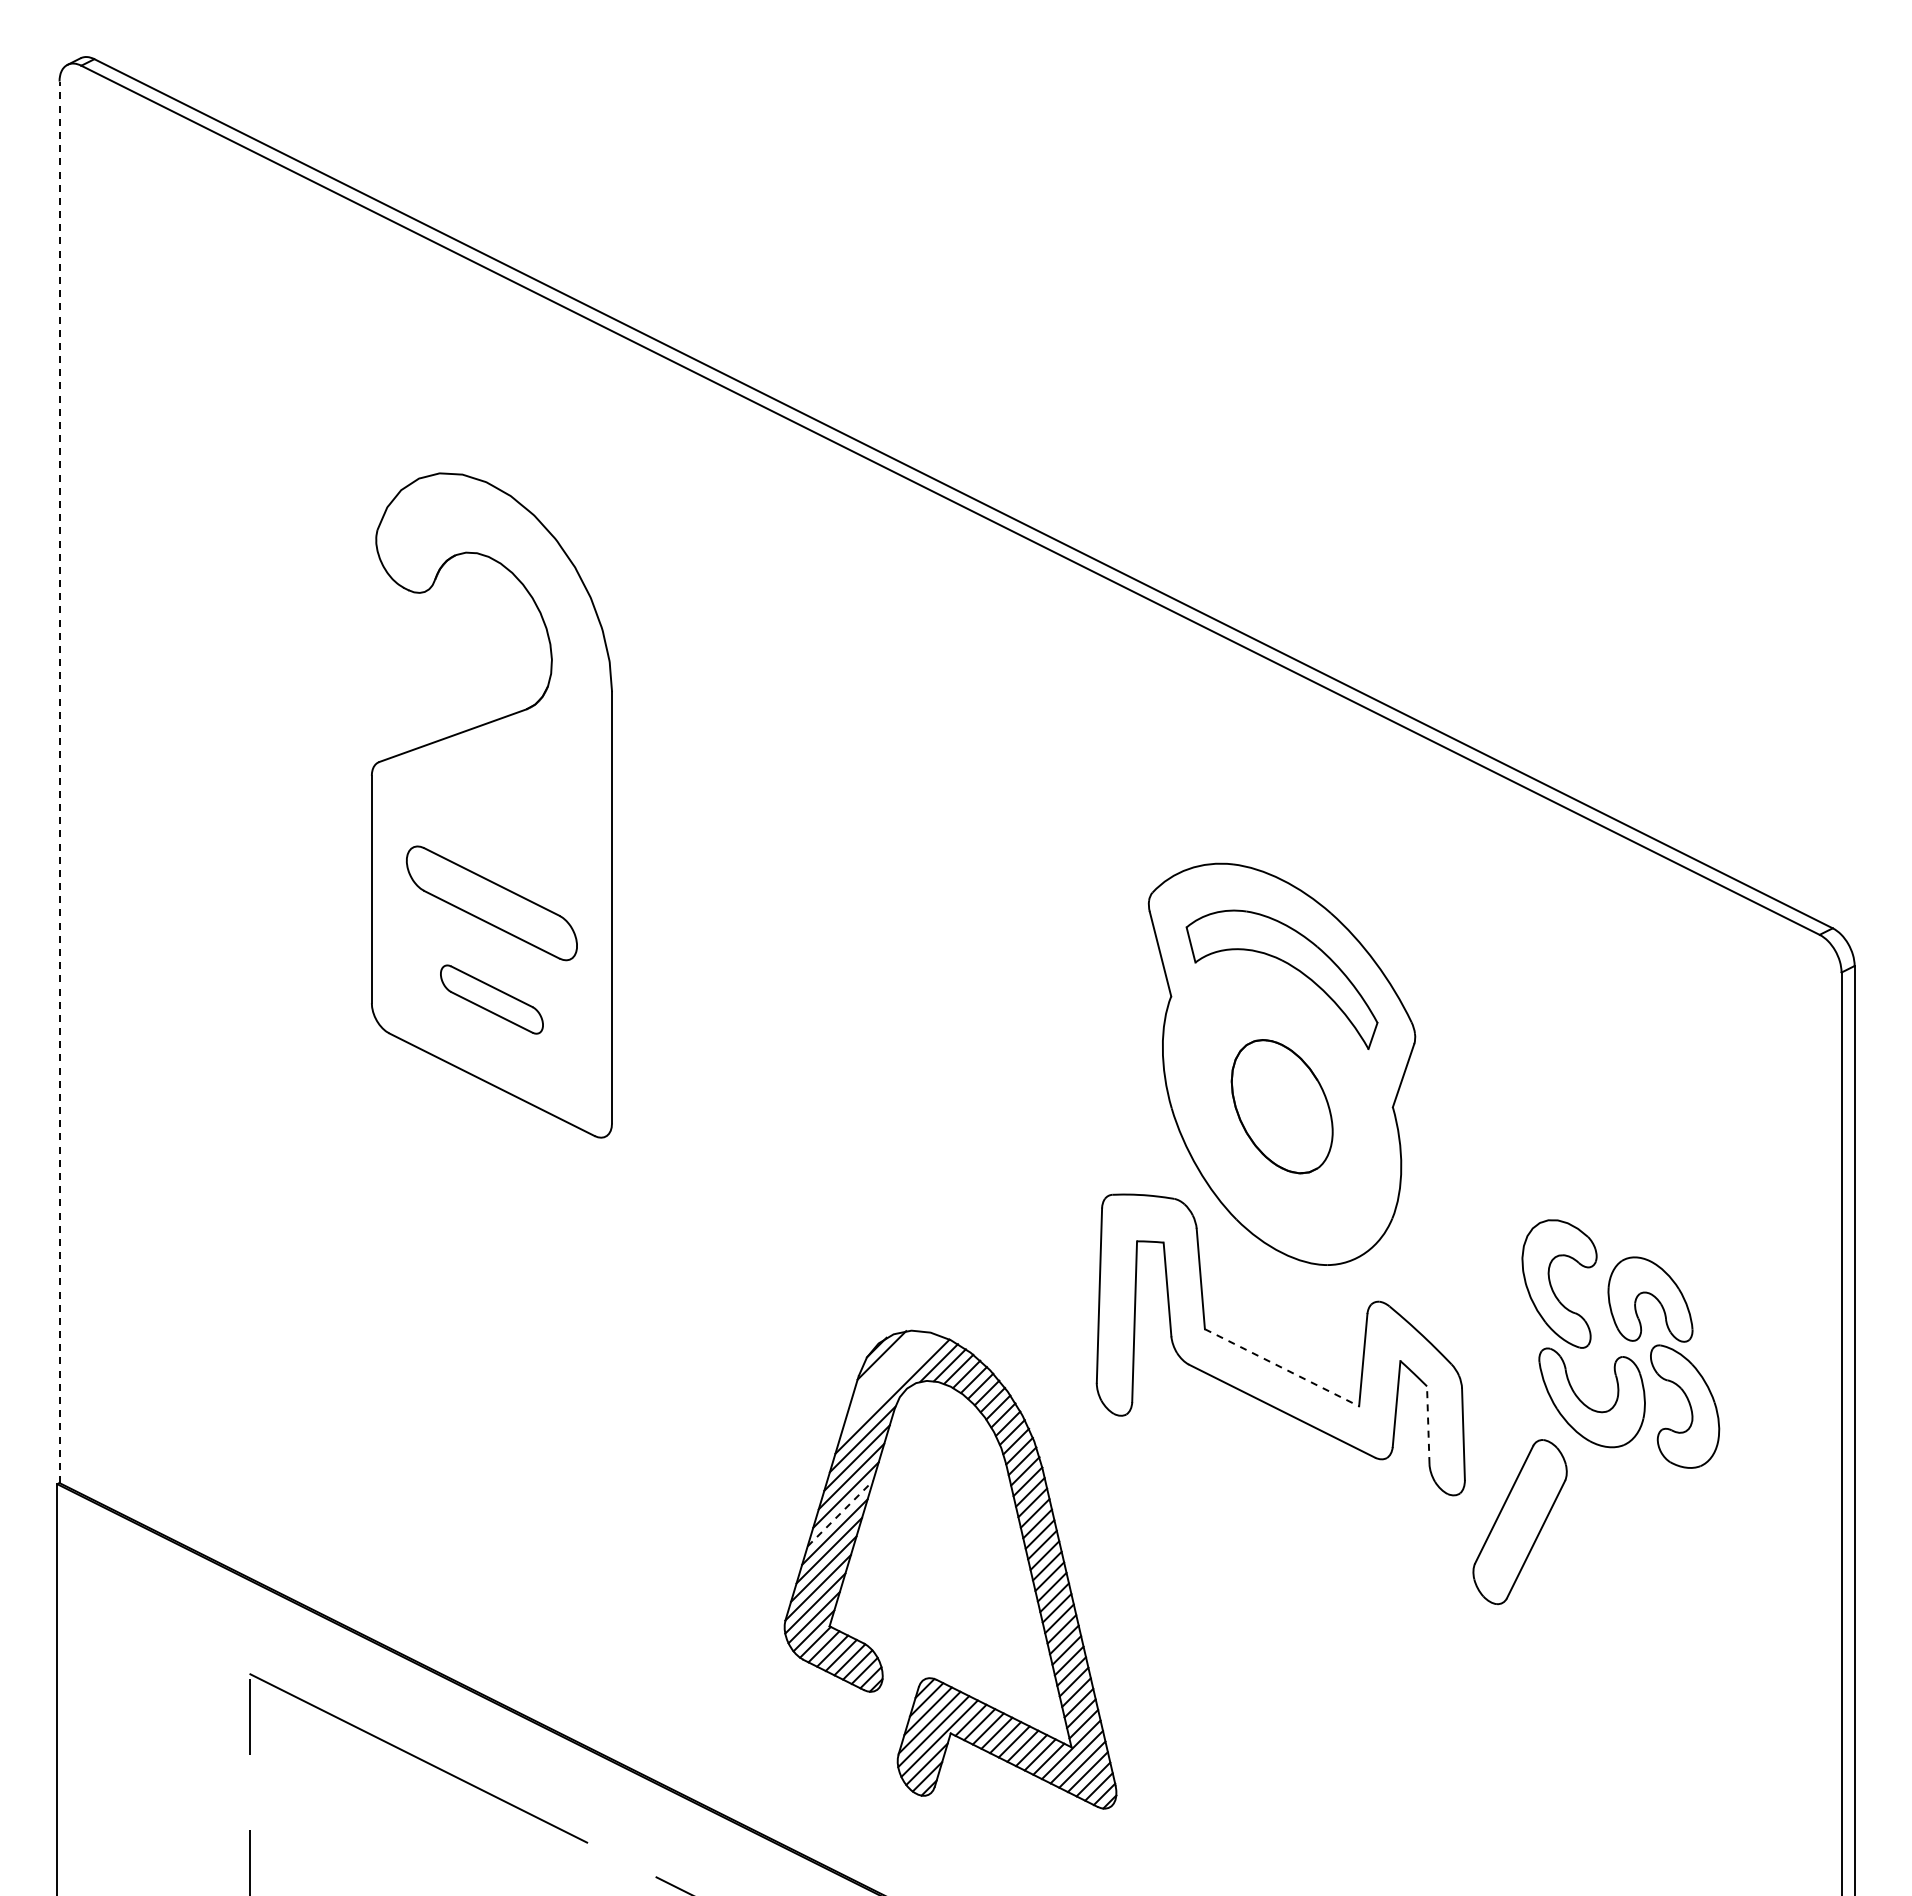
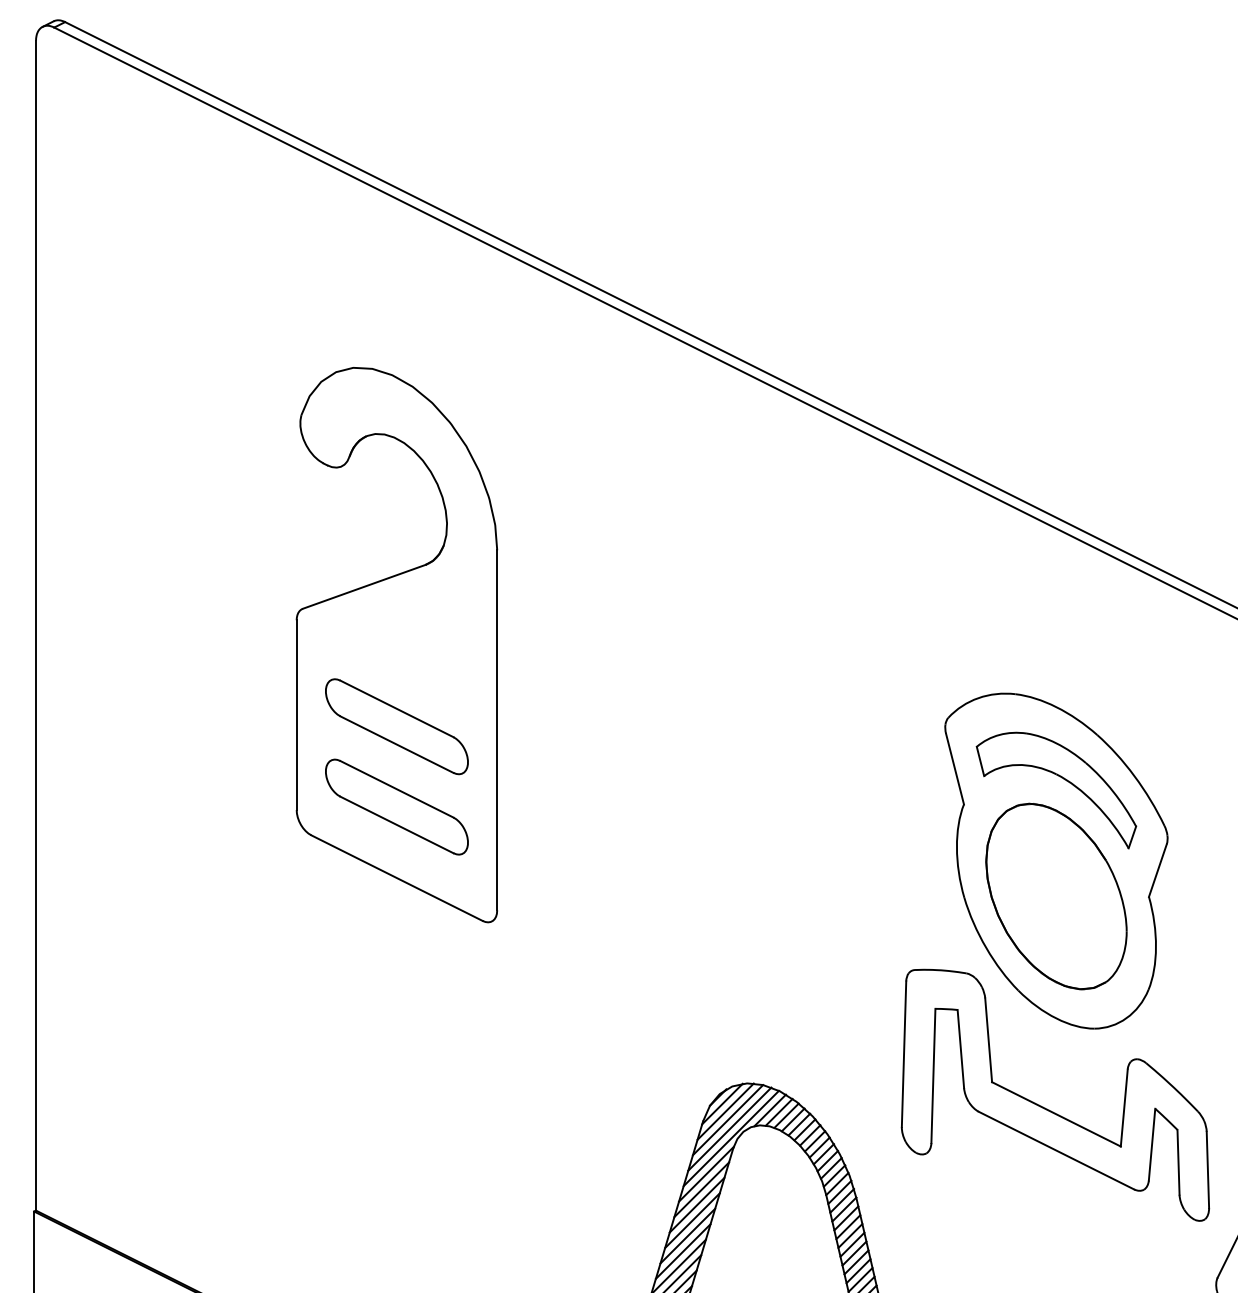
line: (59, 782) -> (36, 625), dashed -> solid
part: (491, 999) -> (396, 806), size x1.67
part: (1282, 1106) -> (1056, 896), size x1.67
line: (885, 1364) -> (725, 1111), added
line: (1282, 1367) -> (1056, 1114), dashed -> solid
line: (888, 1374) -> (727, 1120), added
line: (890, 1385) -> (729, 1129), added
line: (1428, 1425) -> (1178, 1162), dashed -> solid
line: (840, 1513) -> (687, 1236), dashed -> solid

